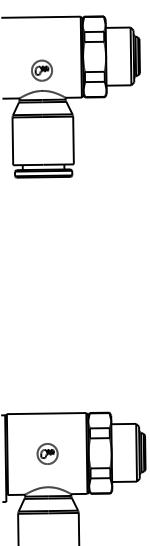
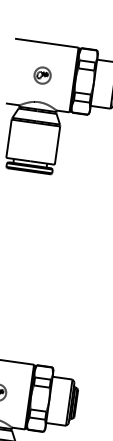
part: (41, 70) -> (42, 75), moved

